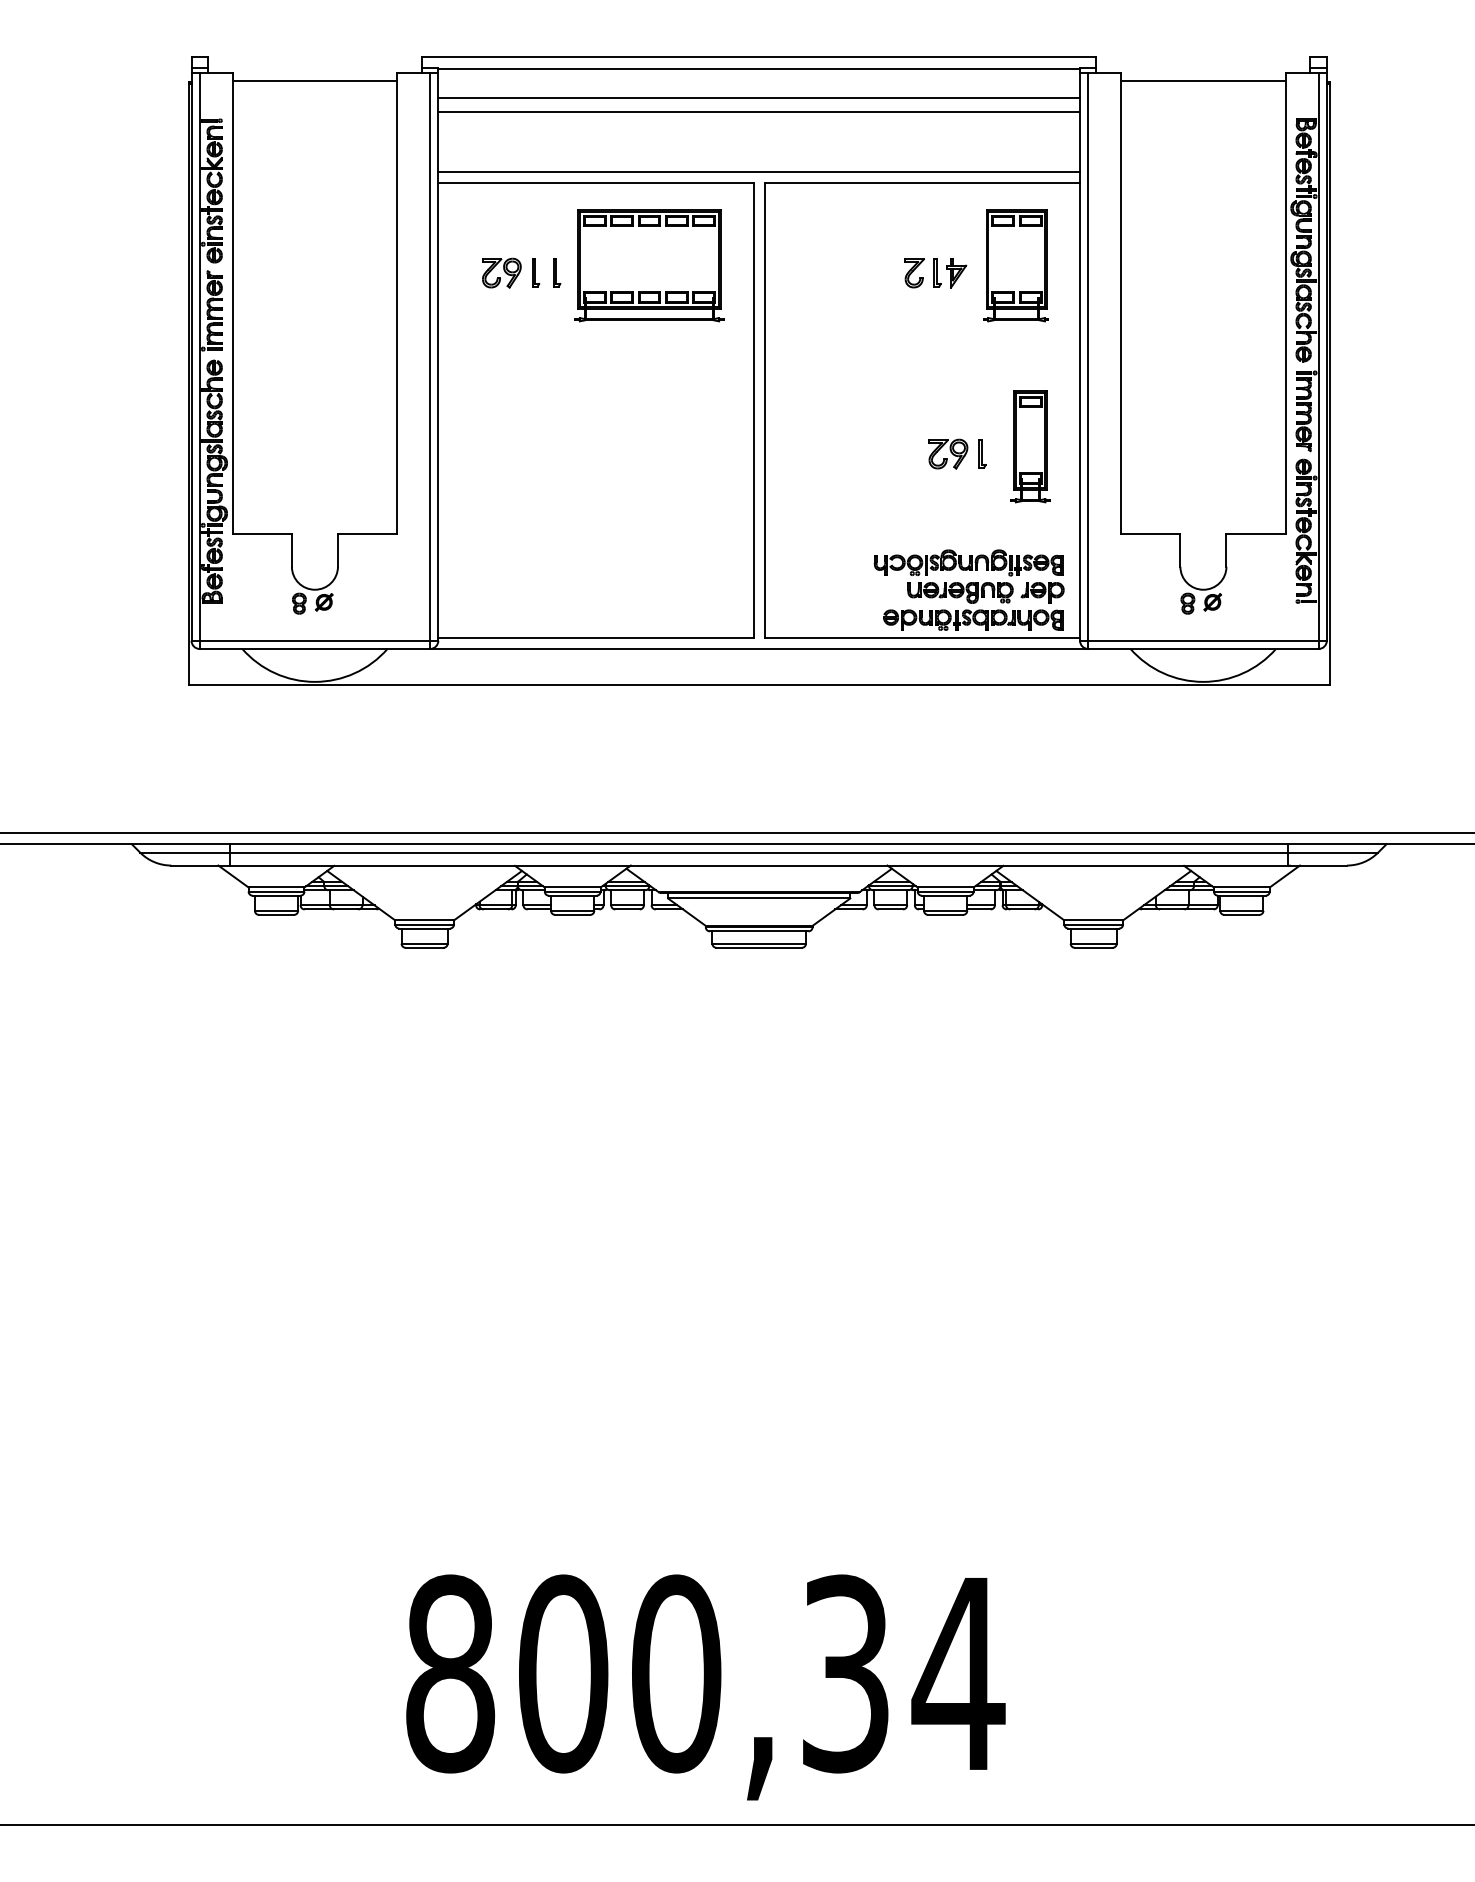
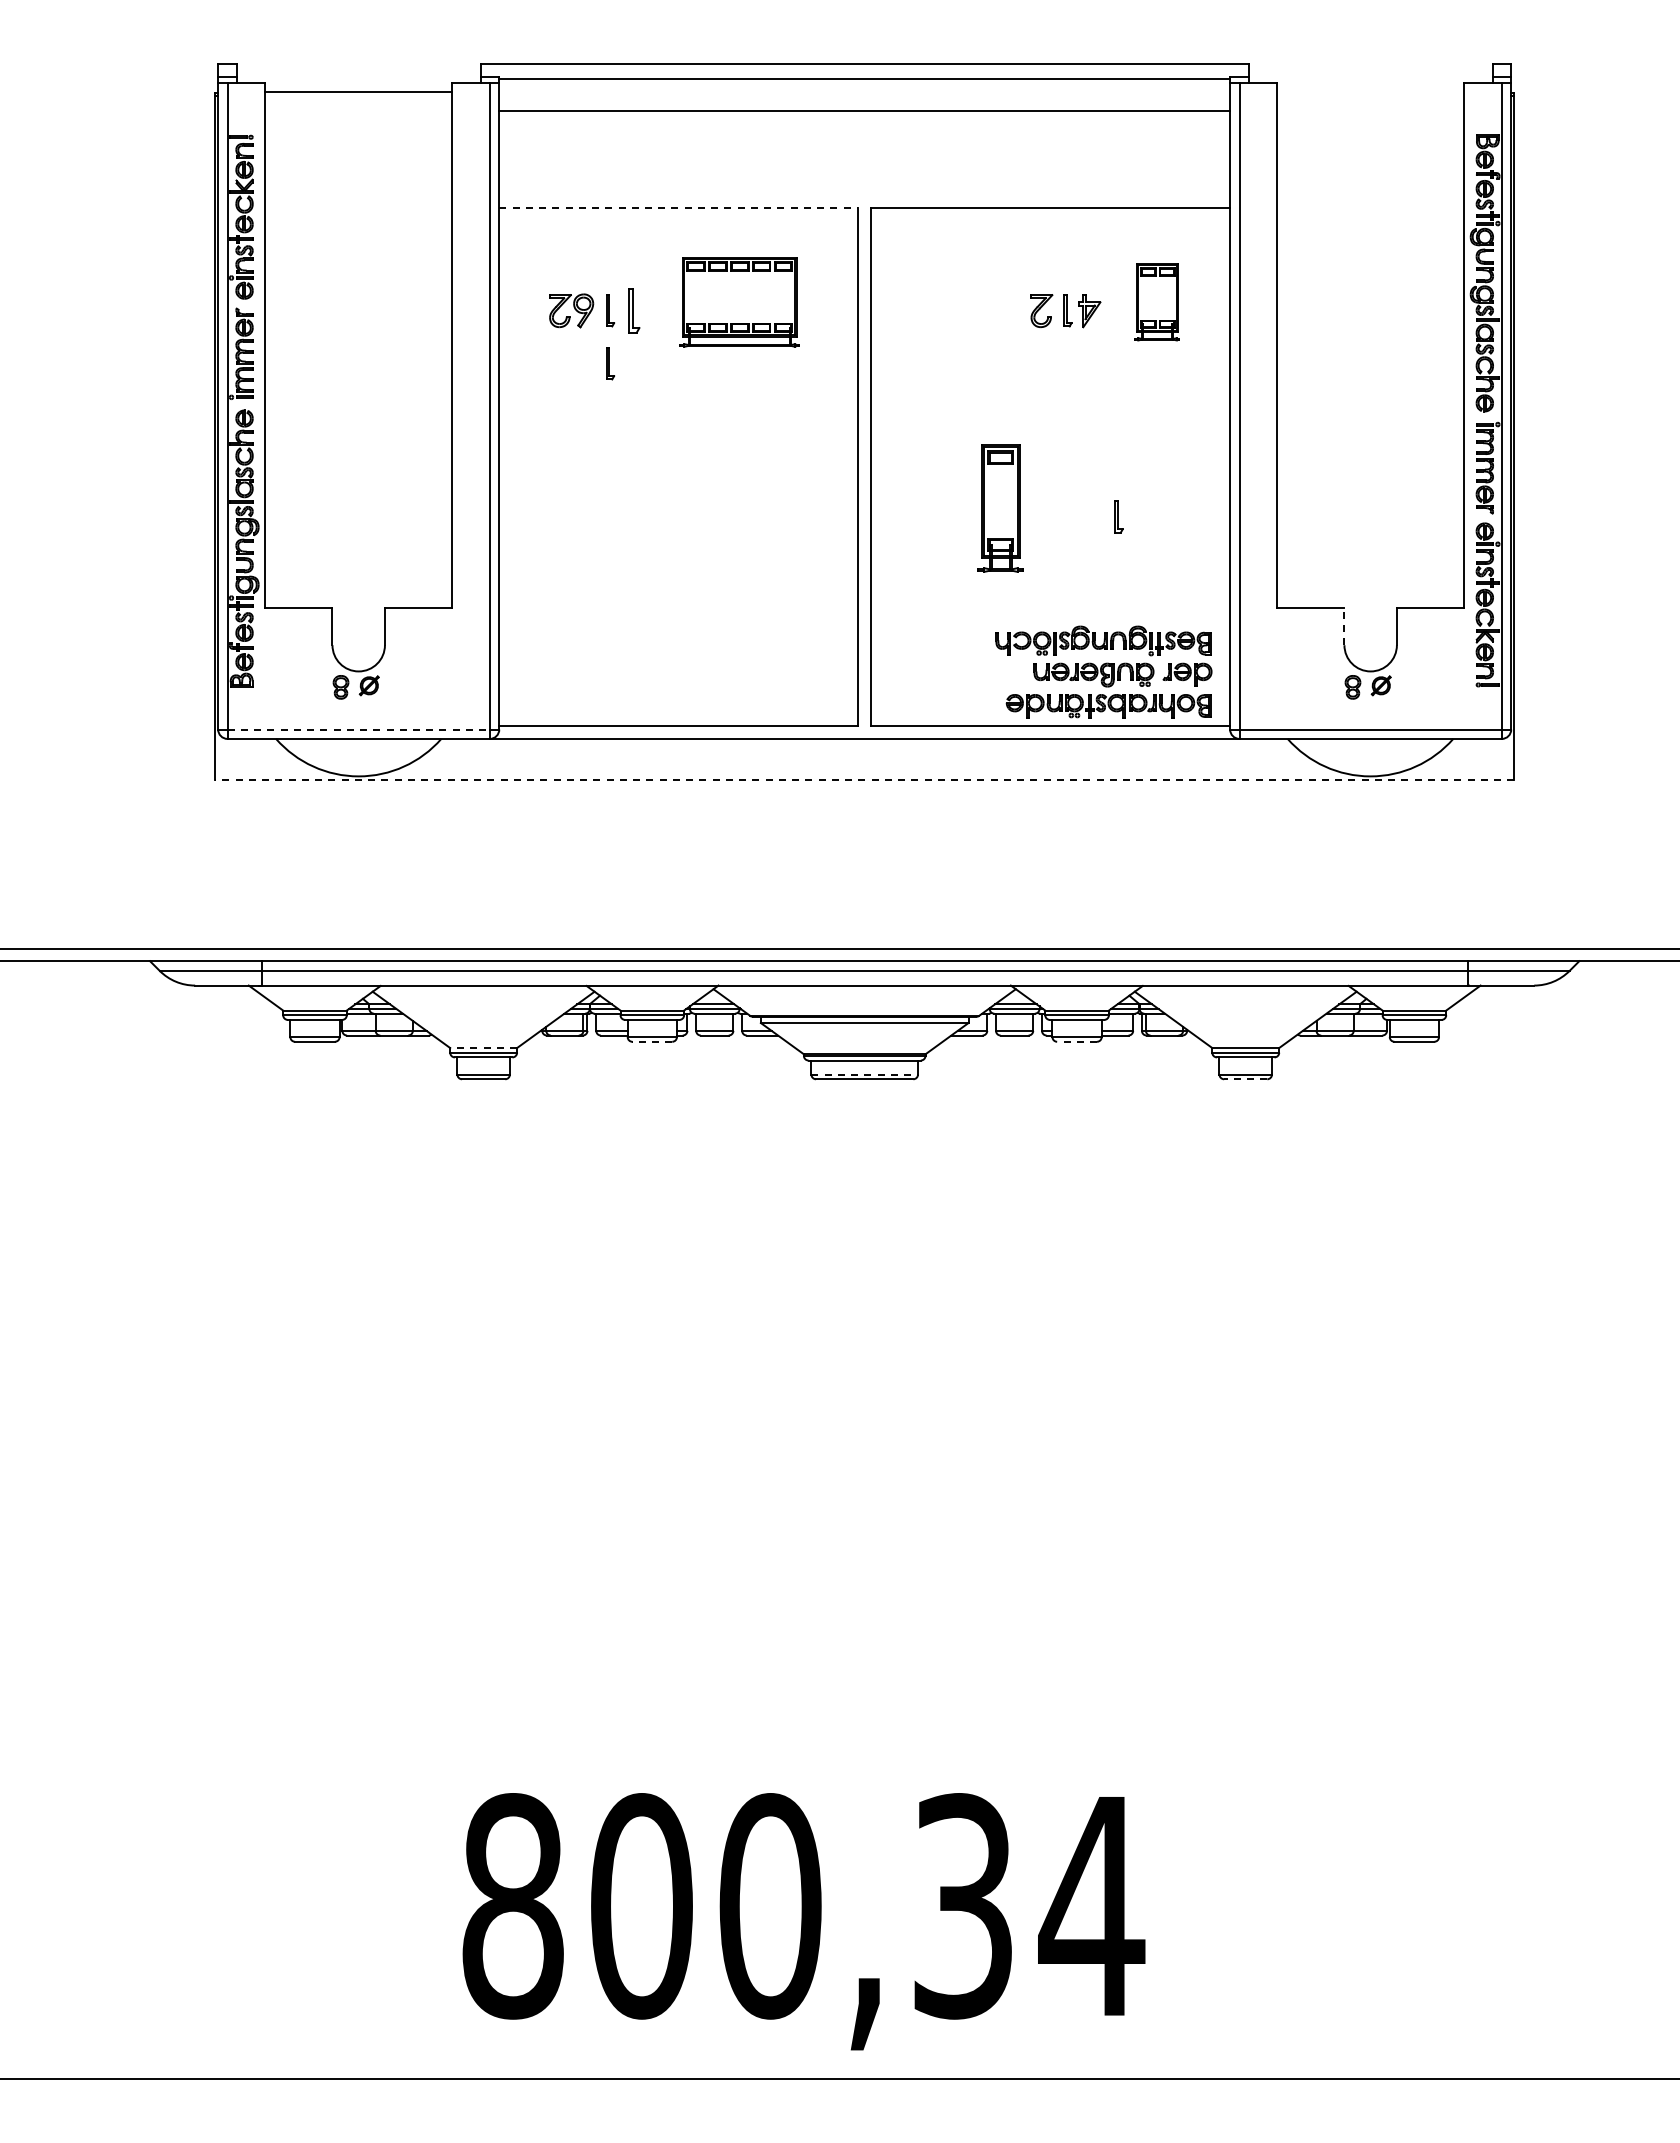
line: (1203, 81) -> (1370, 92), removed
line: (759, 111) -> (864, 126), removed
line: (759, 171) -> (864, 195), removed
line: (595, 182) -> (678, 207), solid -> dashed
part: (649, 265) -> (739, 302), size x0.7
part: (1015, 265) -> (1156, 302), size x0.6
part: (557, 272) -> (634, 310), size x1.4
part: (535, 319) -> (610, 363), added
part: (1030, 446) -> (1000, 508), moved
part: (947, 453) -> (1079, 516), removed
line: (1180, 550) -> (1344, 626), solid -> dashed
line: (315, 640) -> (359, 729), solid -> dashed
line: (759, 685) -> (864, 780), solid -> dashed
line: (572, 914) -> (652, 1041), solid -> dashed
line: (946, 914) -> (1077, 1041), solid -> dashed
line: (424, 920) -> (483, 1048), solid -> dashed
line: (759, 943) -> (865, 1074), solid -> dashed
line: (1093, 948) -> (1245, 1079), solid -> dashed

